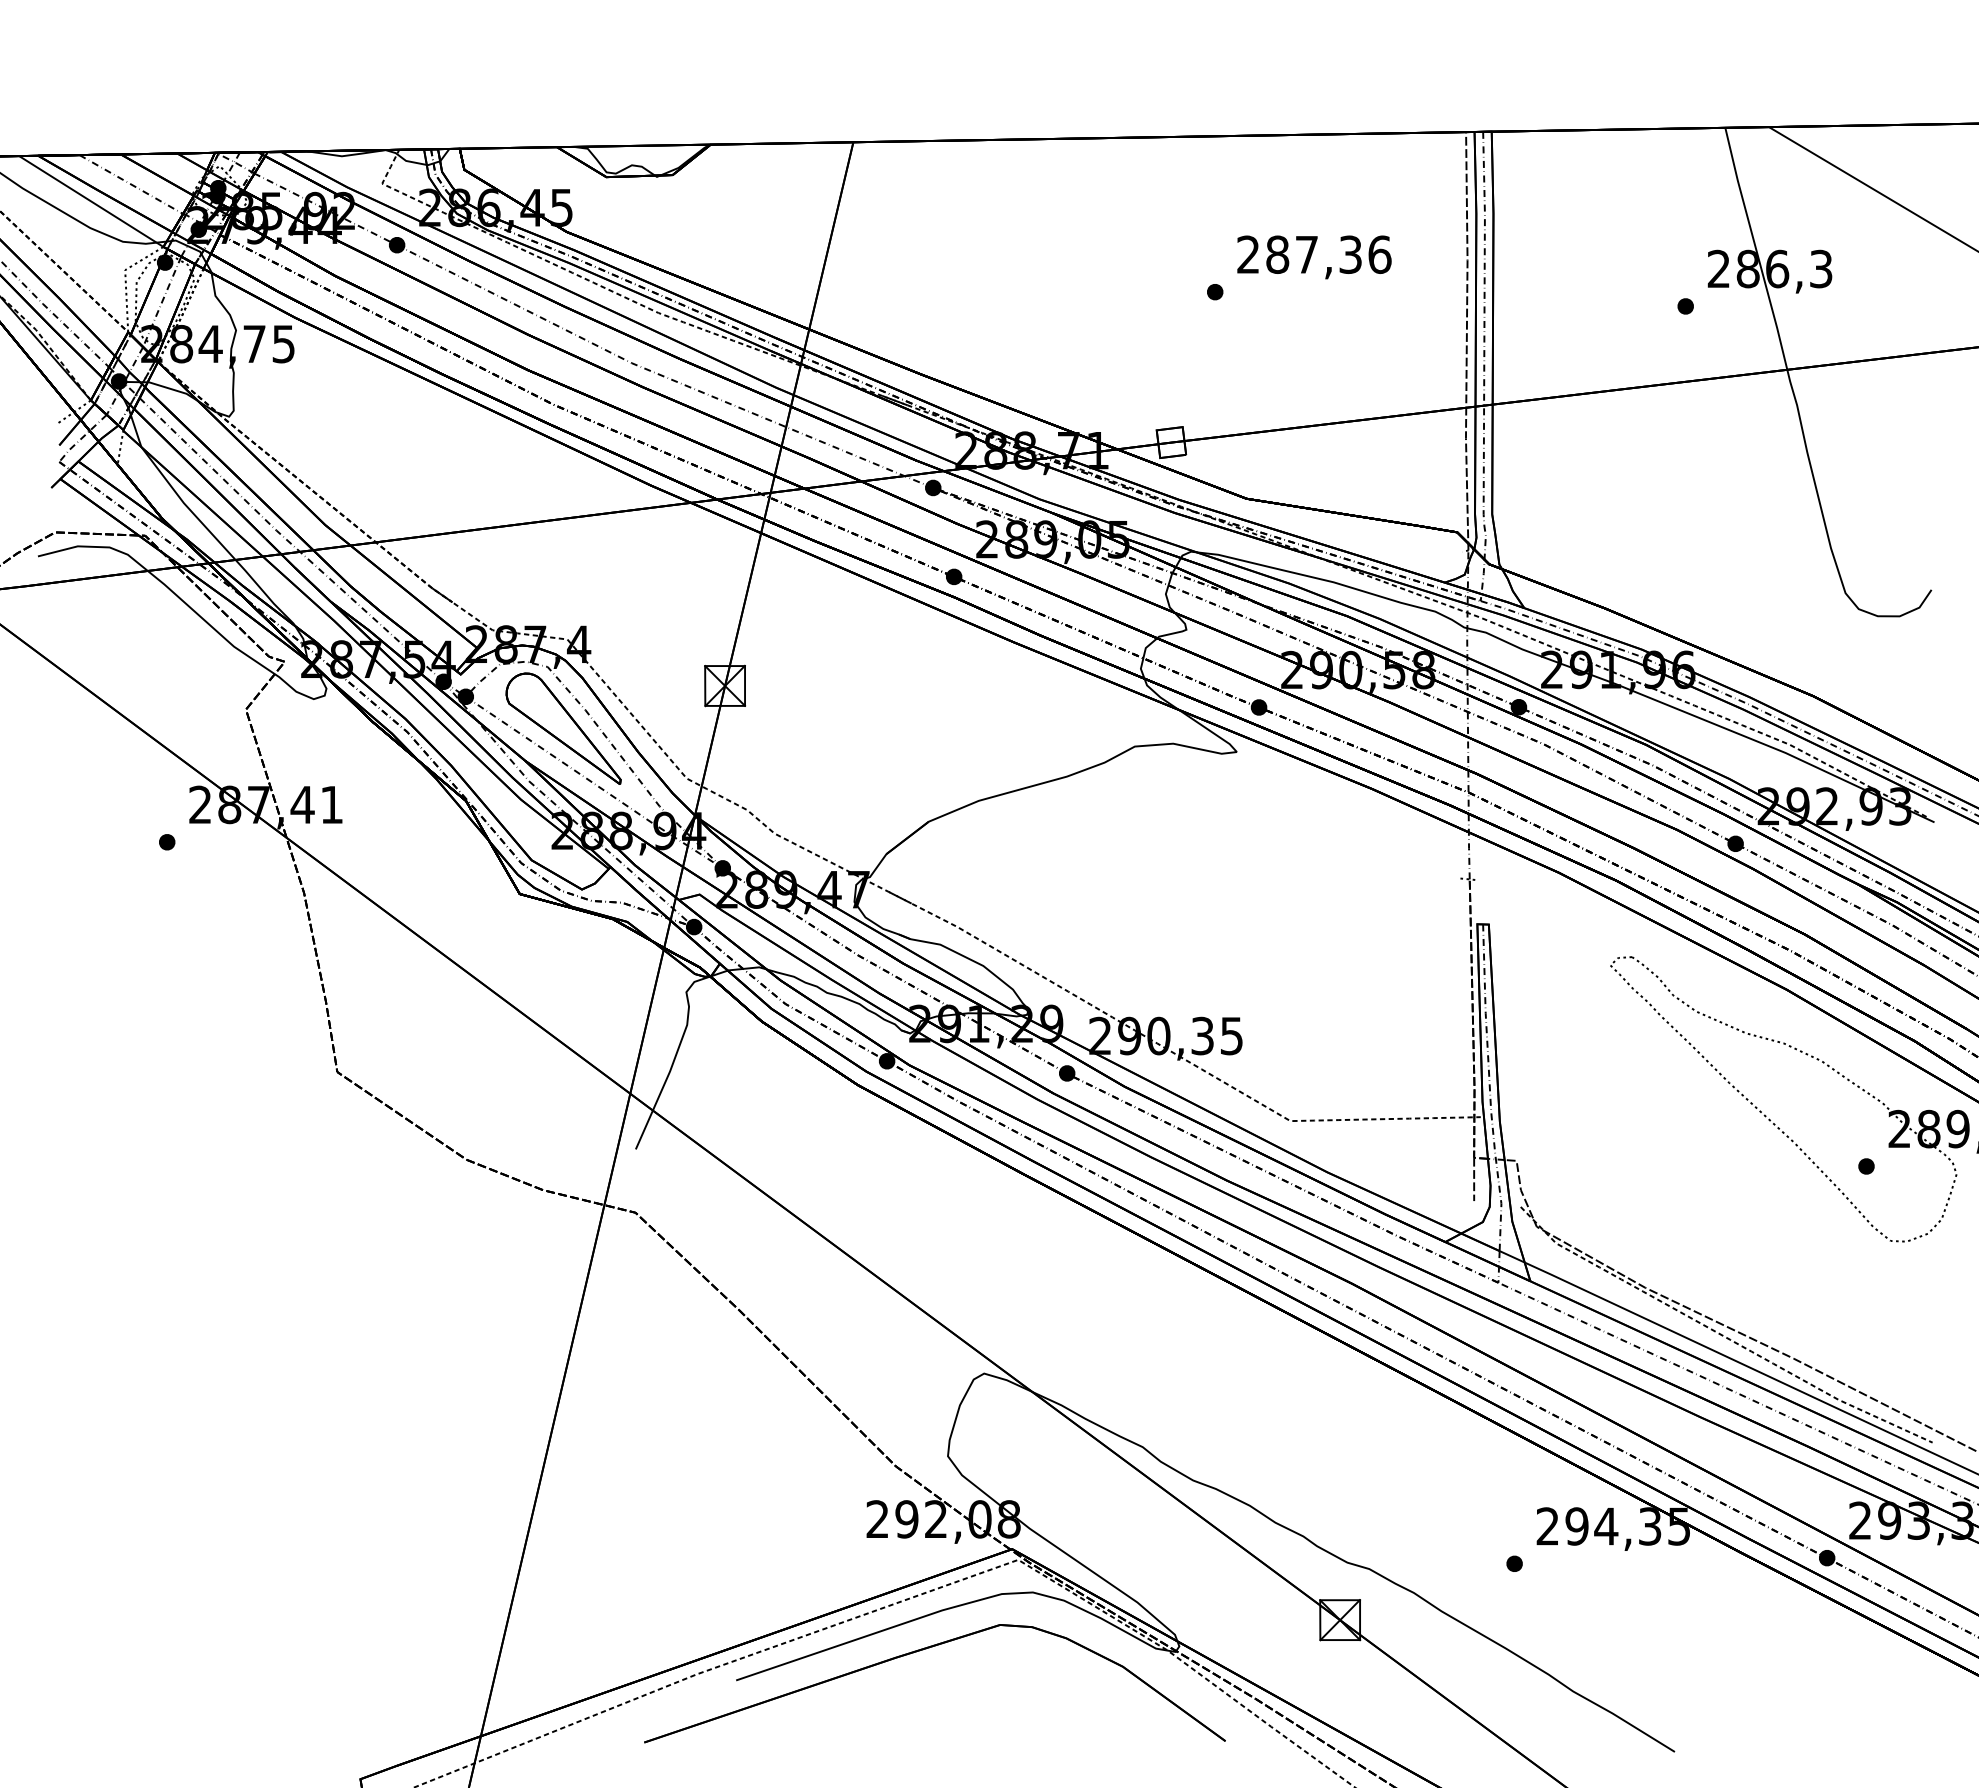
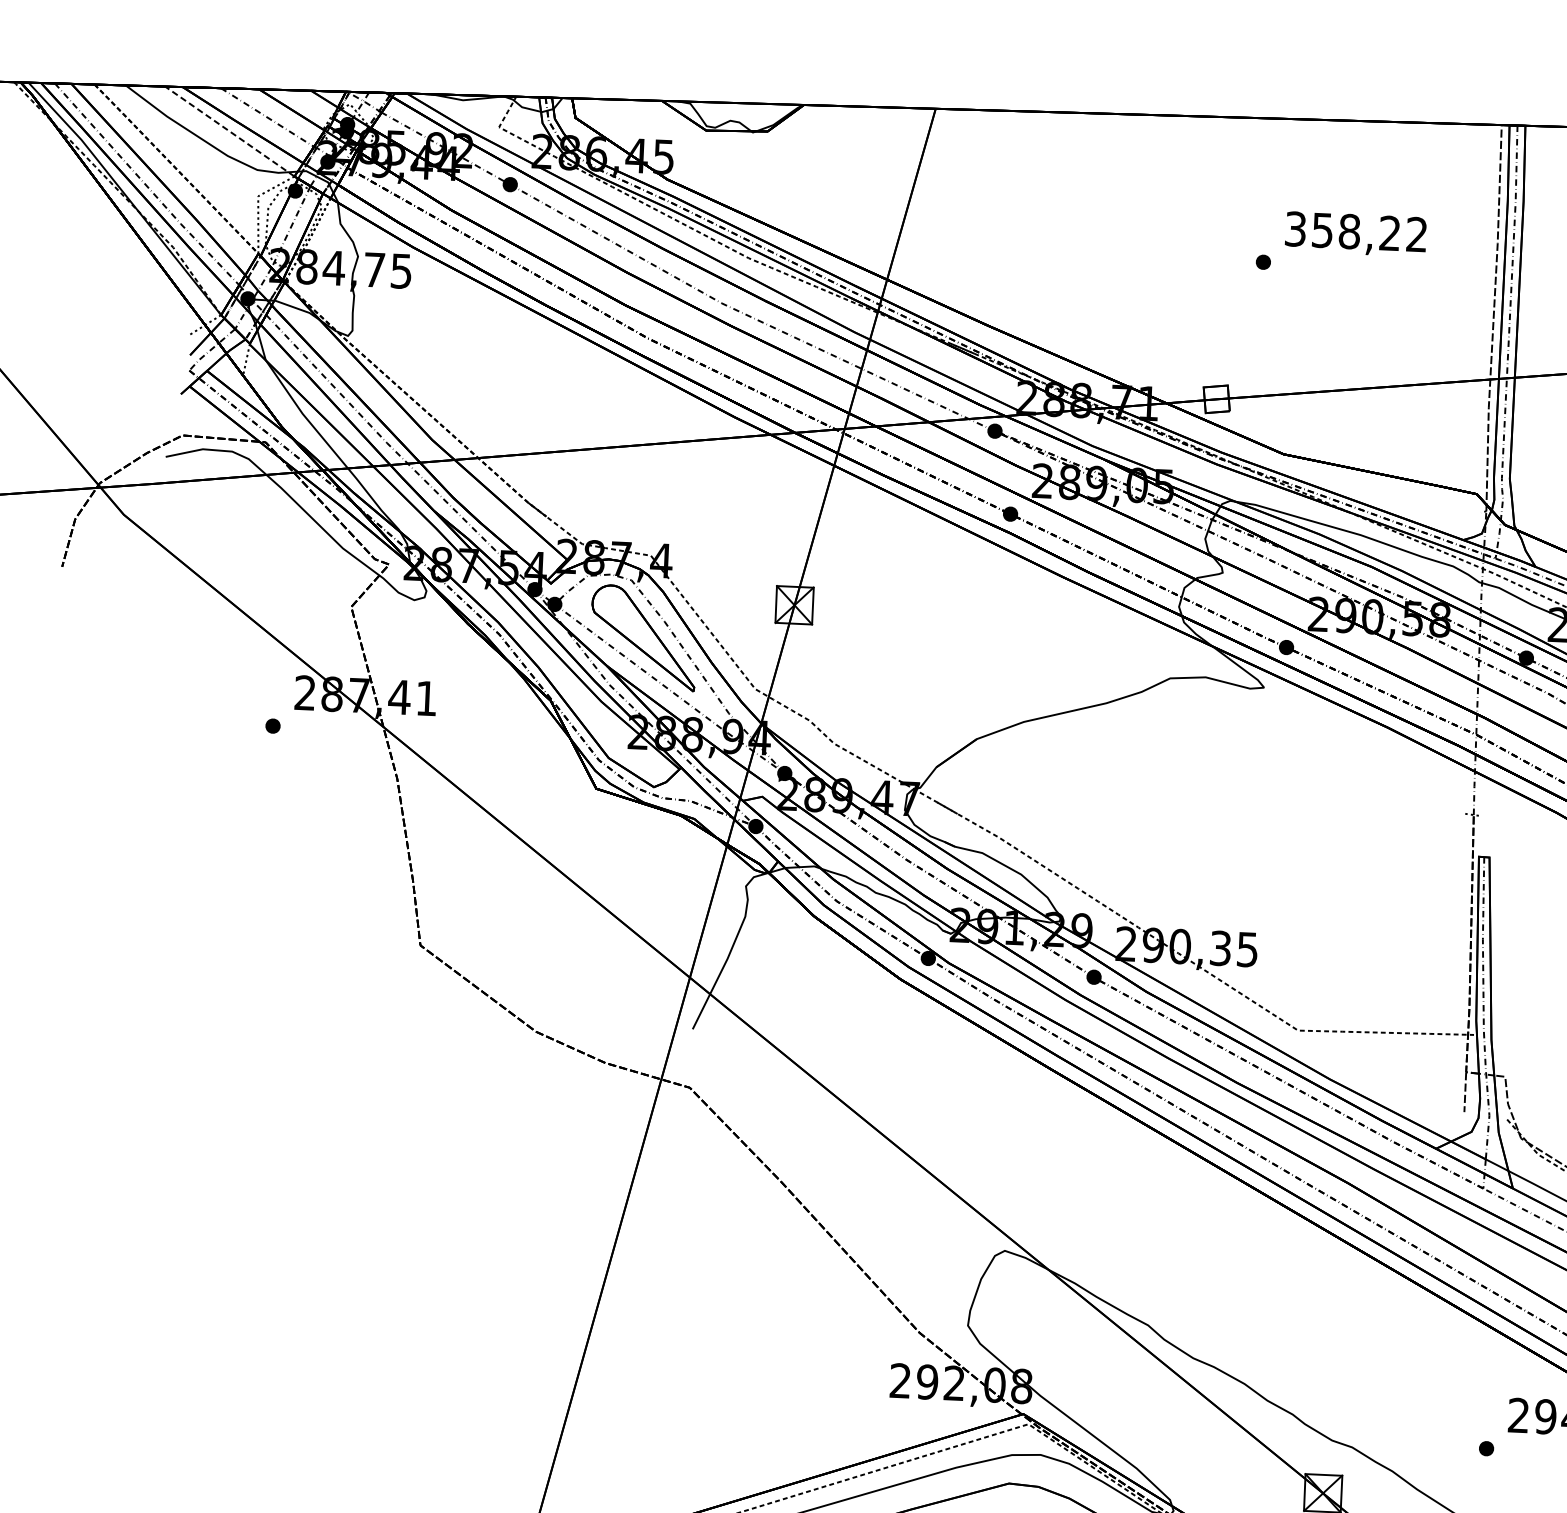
line: (90, 201) -> (229, 131), solid -> dashed
text: (1314, 254) -> (1356, 231), 287,36 -> 358,22

